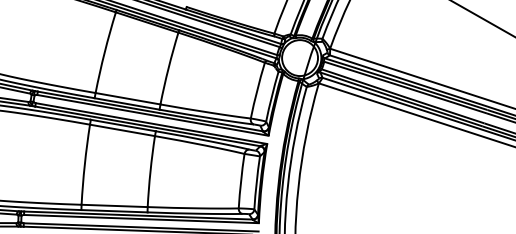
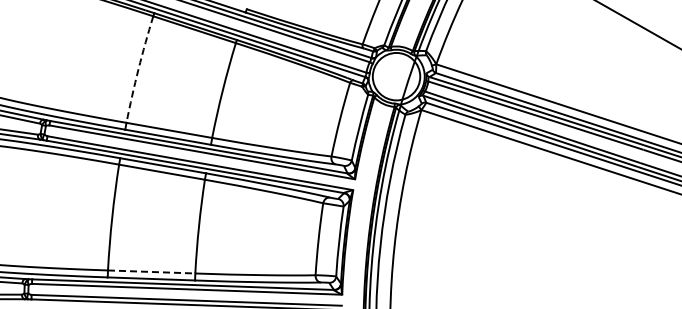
arc: (104, 52) -> (138, 69), solid -> dashed
line: (114, 205) -> (151, 271), solid -> dashed

